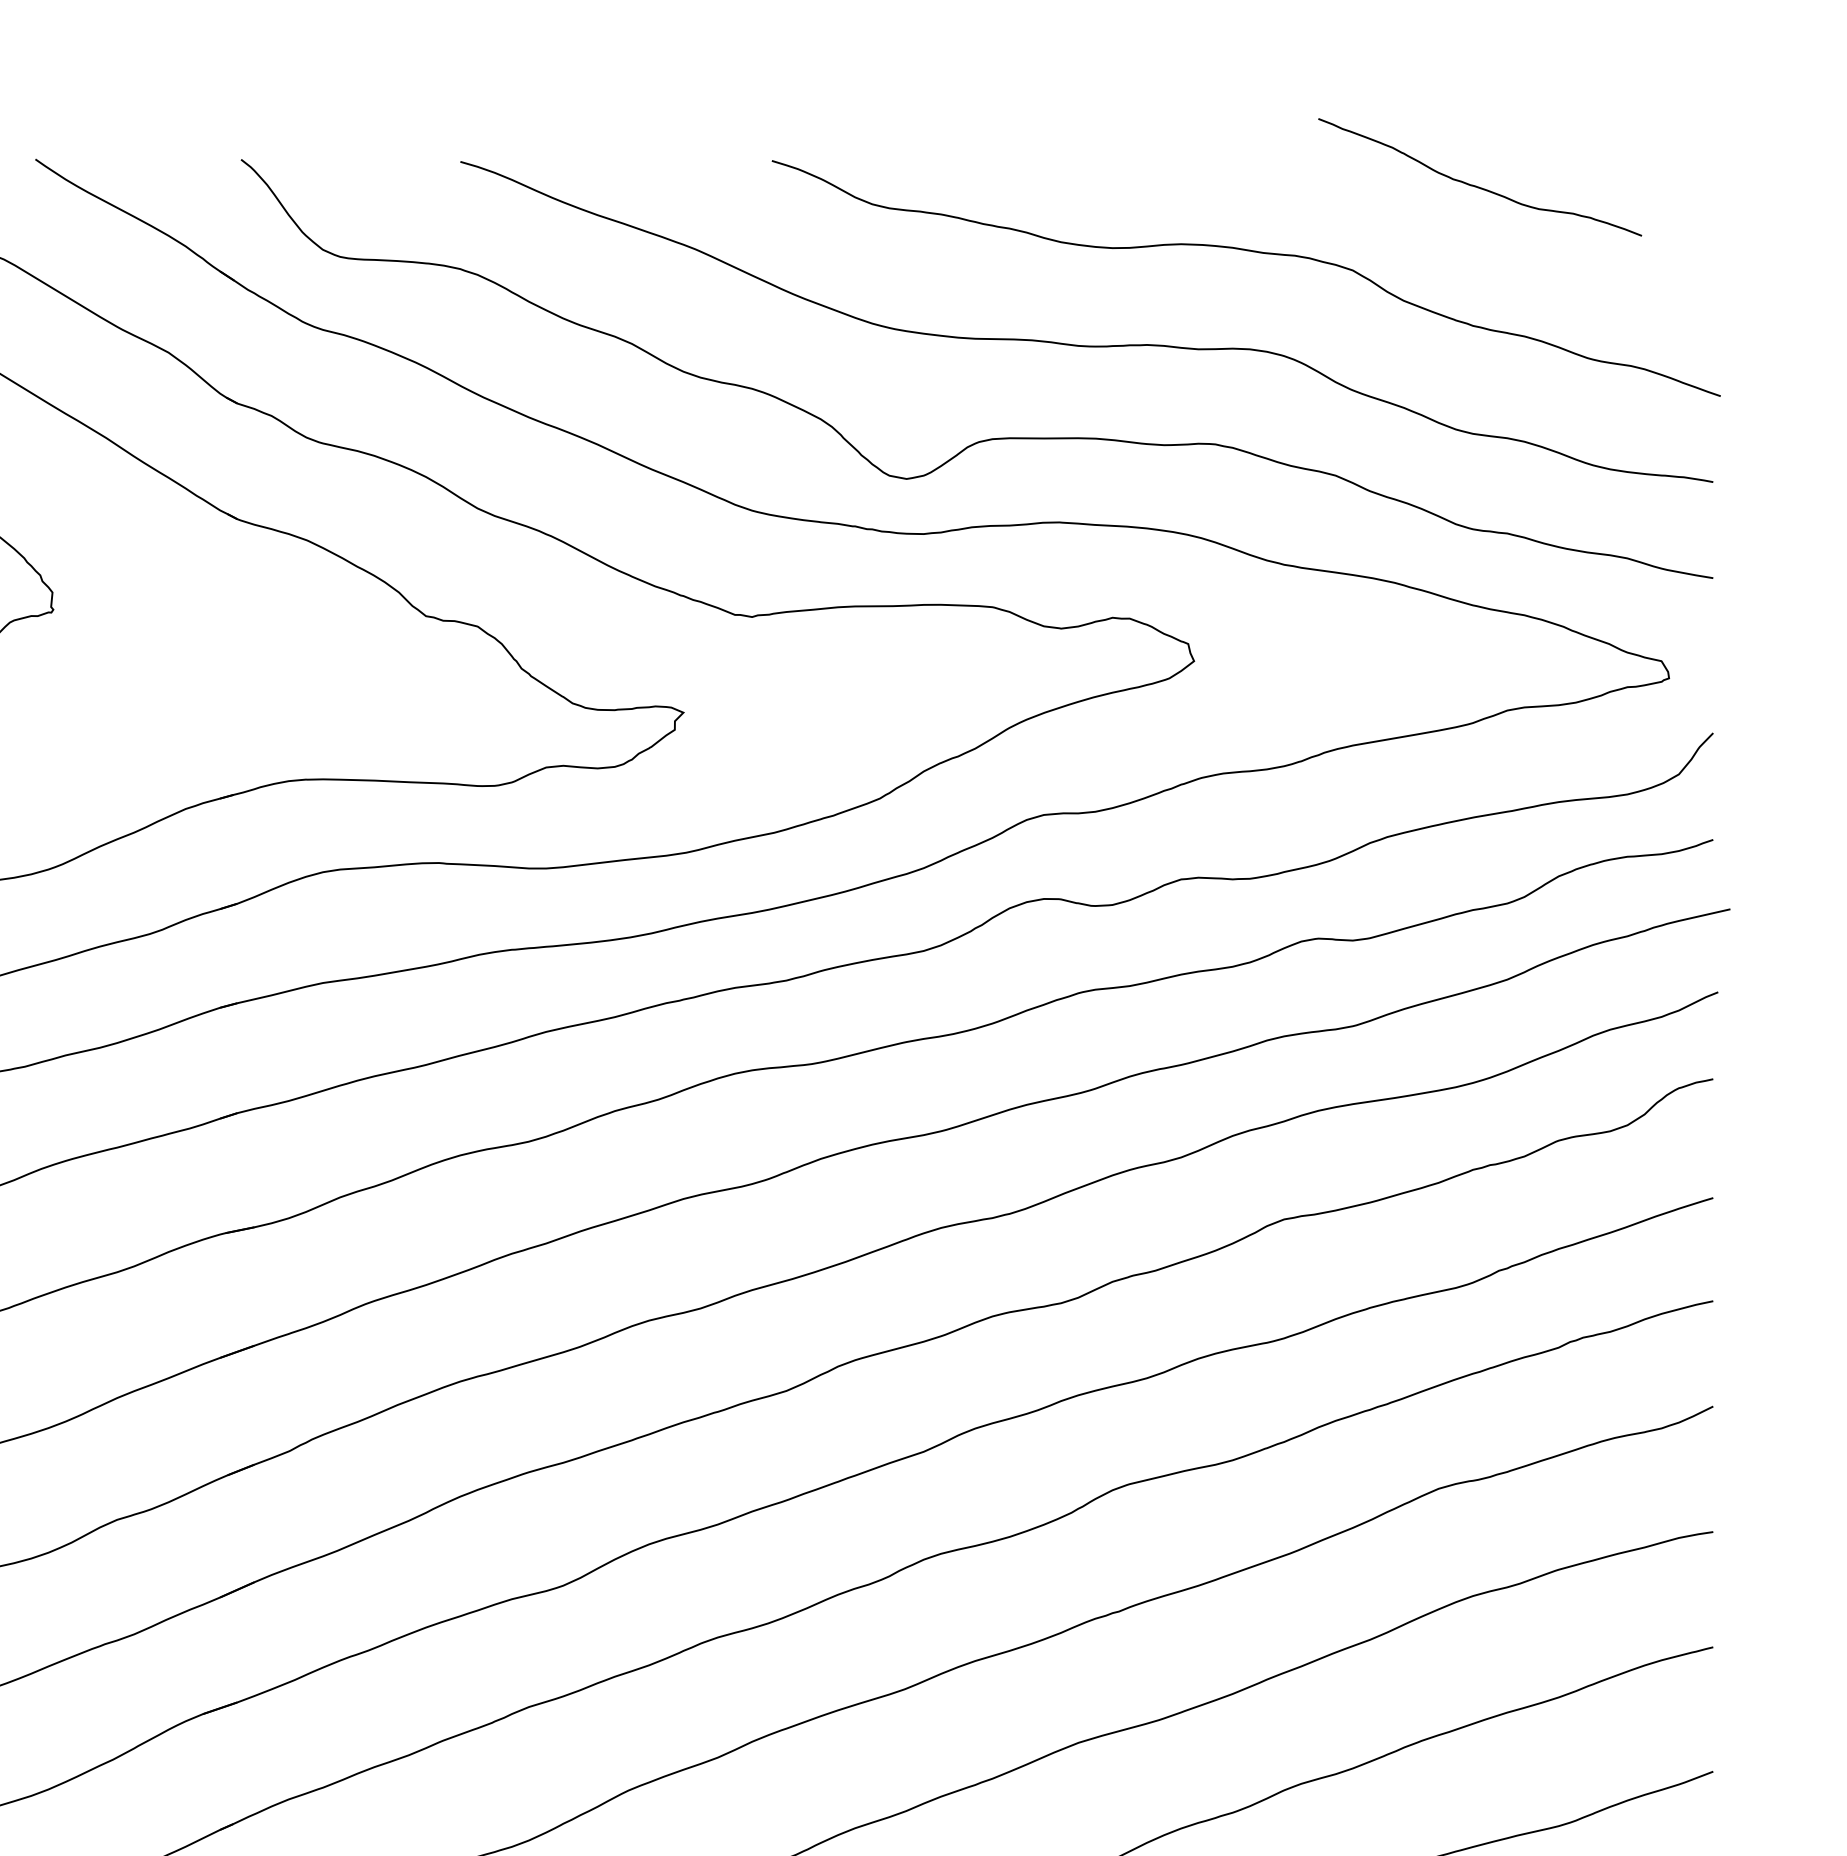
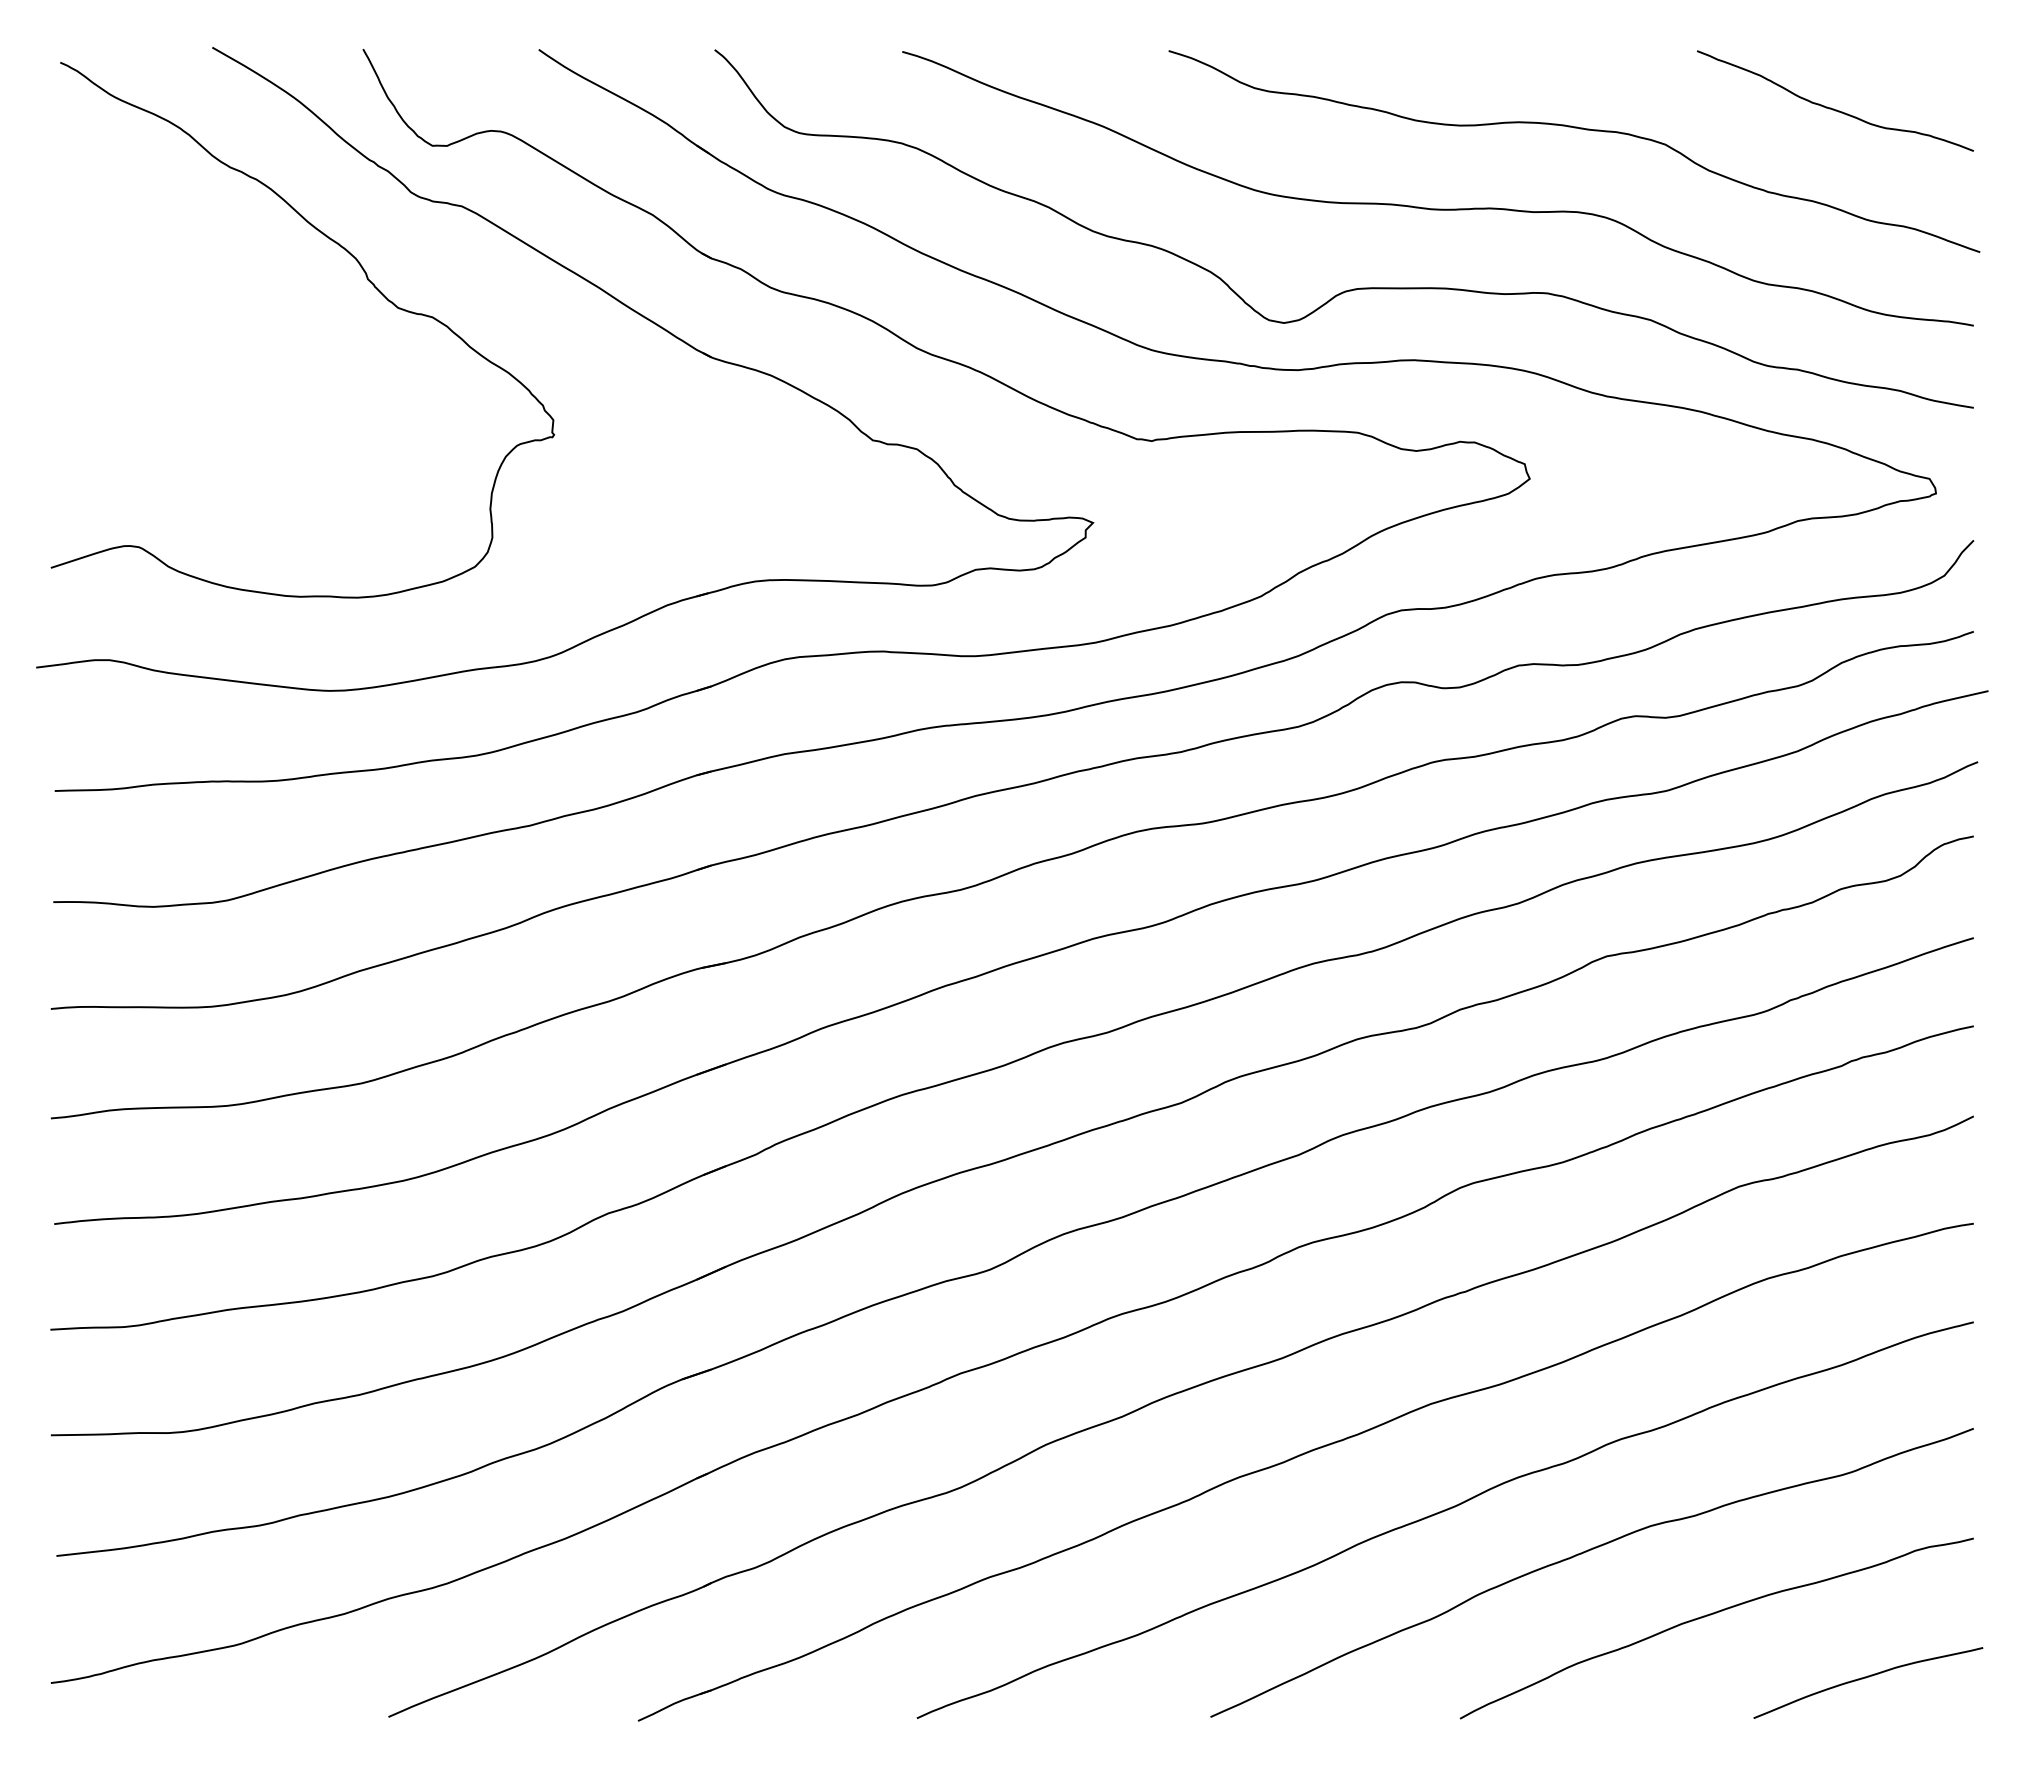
curve: (1475, 184) -> (1831, 107), moved

